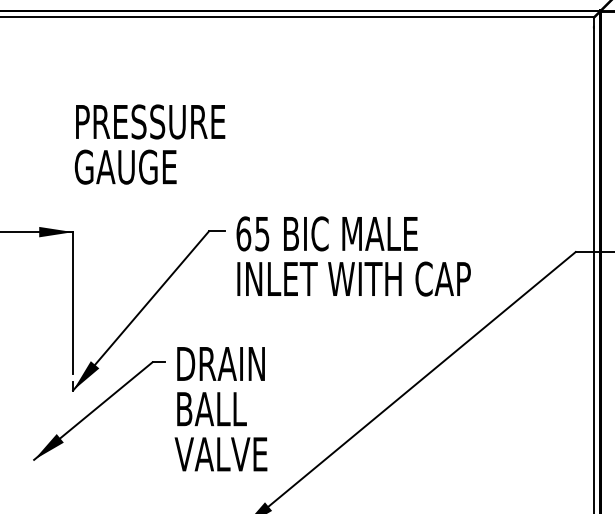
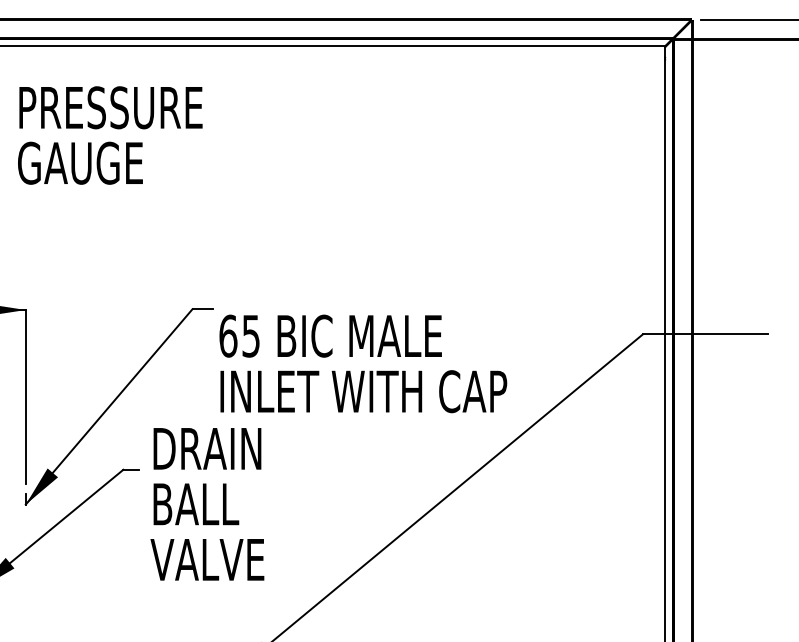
text: (150, 144) -> (110, 135), moved
text: (353, 256) -> (363, 363), moved
text: (221, 409) -> (207, 504), moved

